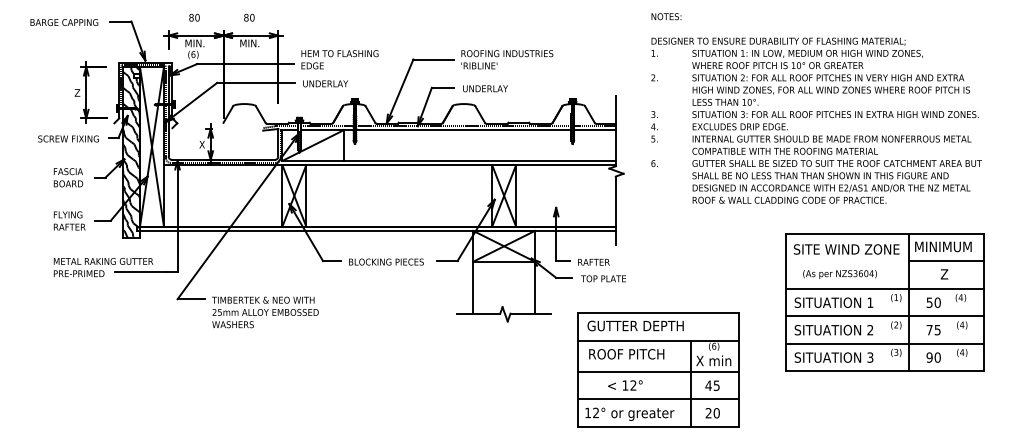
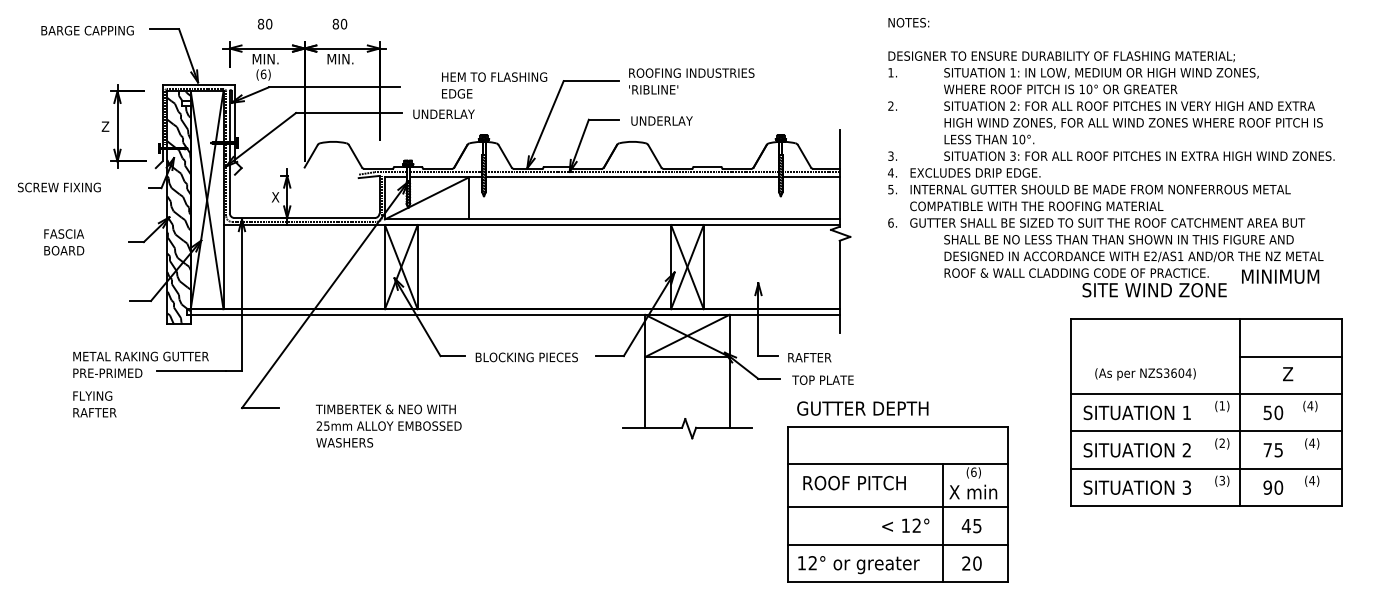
text: (339, 59) -> (494, 85), moved
text: (68, 138) -> (59, 187), moved
text: (837, 144) -> (1107, 197), moved
text: (68, 177) -> (64, 242), moved
text: (69, 221) -> (94, 404), moved
text: (943, 246) -> (1280, 276), moved
text: (846, 249) -> (1154, 290), moved
text: (265, 312) -> (388, 425), moved
text: (635, 325) -> (862, 408), moved
text: (625, 385) -> (905, 525), moved

